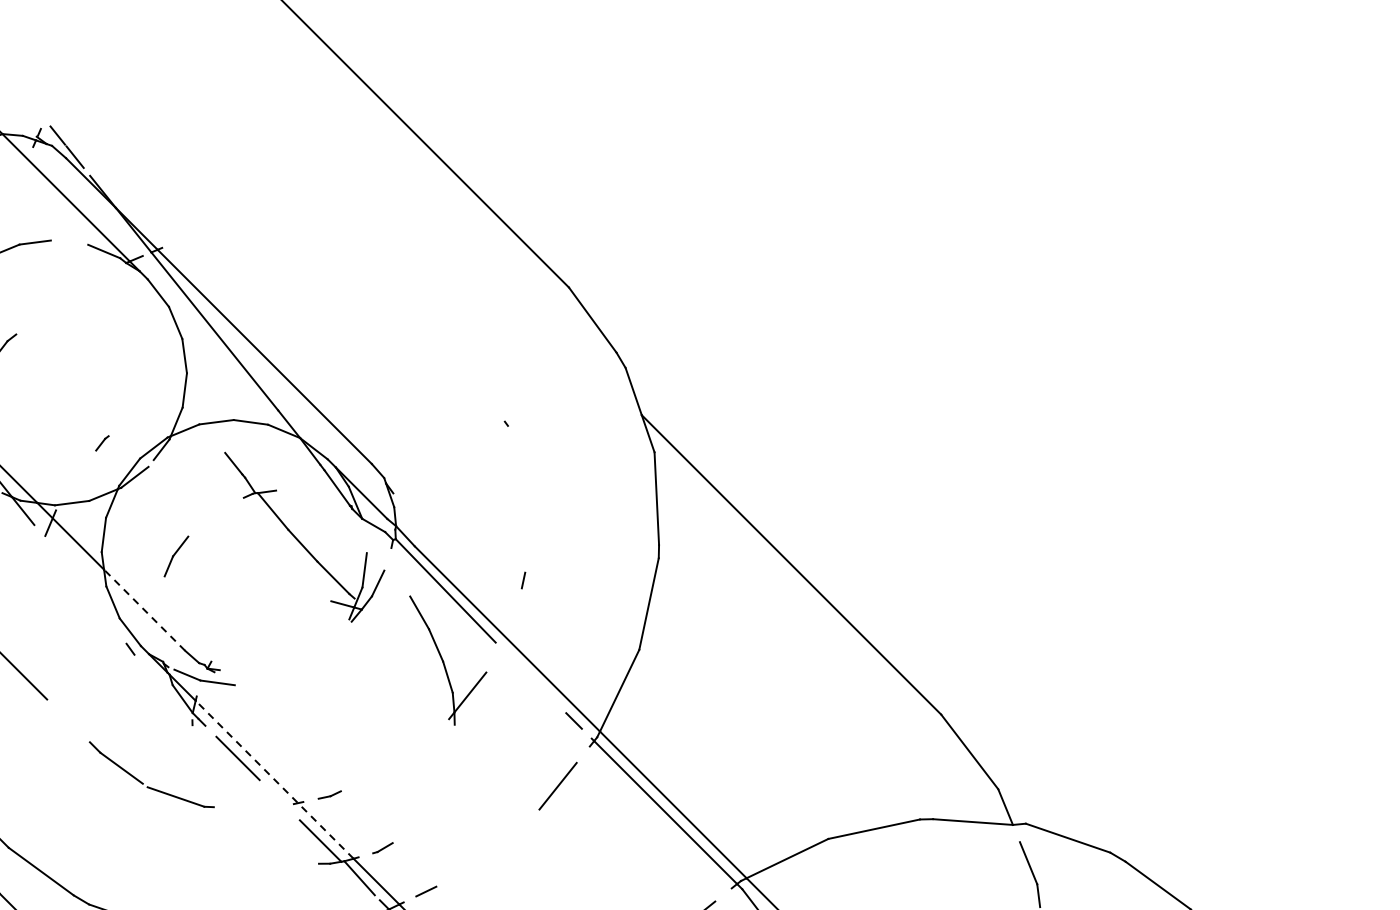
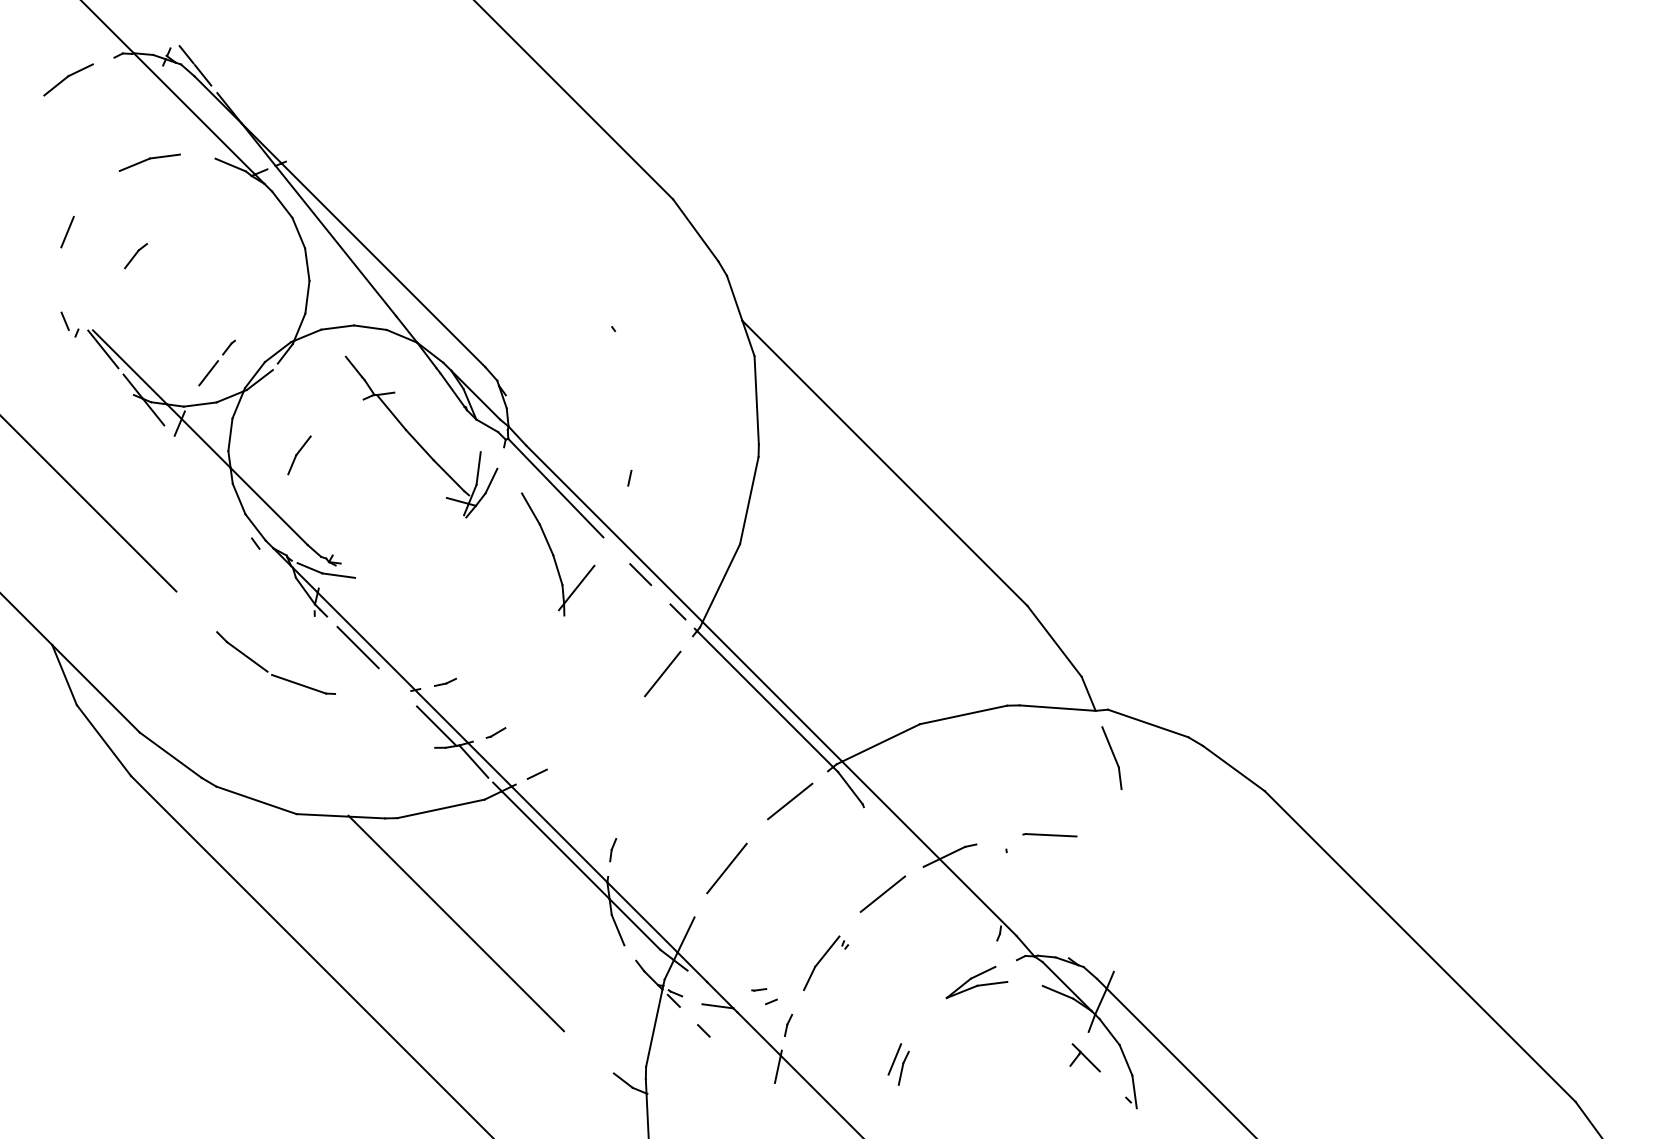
line: (80, 470) -> (208, 373), added
line: (144, 610) -> (269, 506), dashed -> solid
line: (534, 681) -> (640, 574), added
line: (274, 779) -> (392, 667), dashed -> solid

